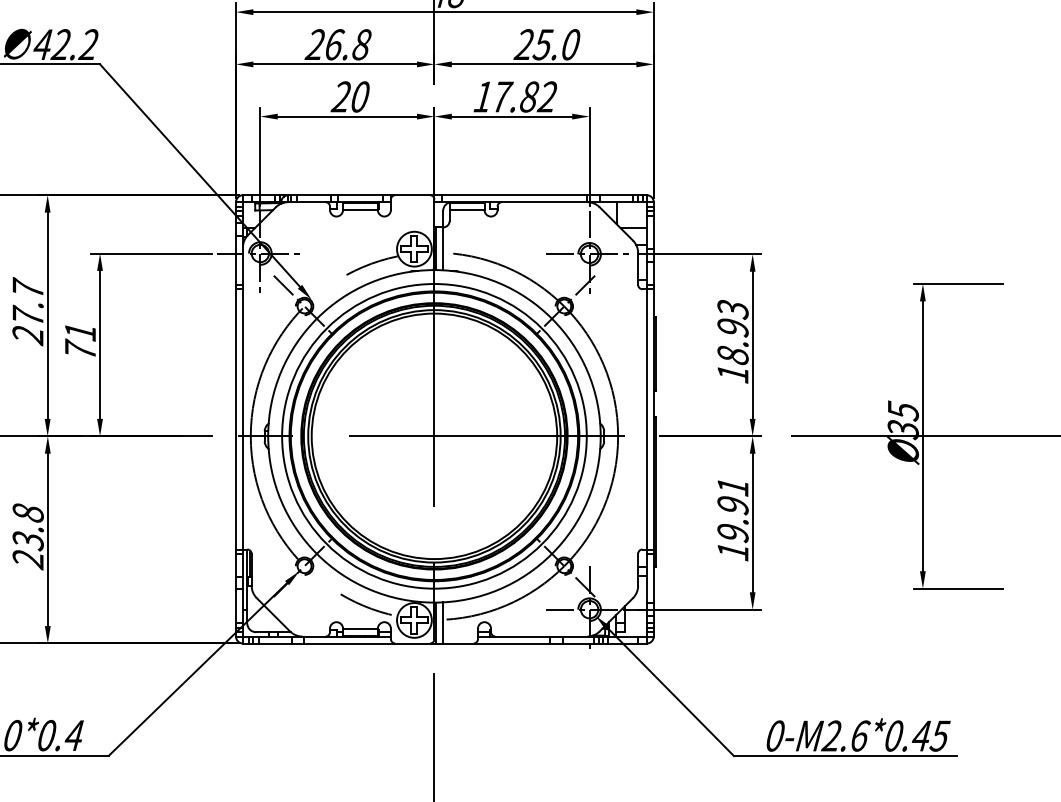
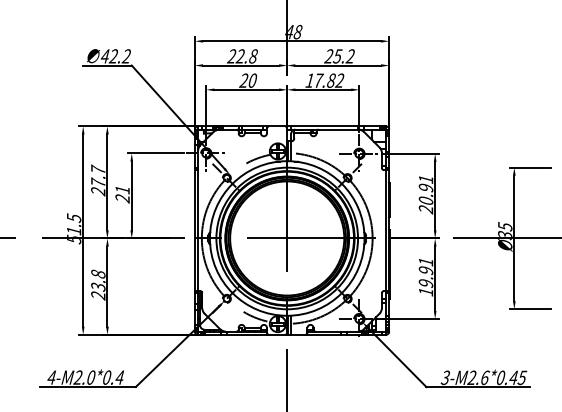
text: (333, 44) -> (240, 56), 26.8 -> 22.8
text: (568, 44) -> (349, 56), 25.0 -> 25.2
text: (731, 341) -> (425, 194), 18.93 -> 20.91
text: (80, 350) -> (122, 198), 71 -> 21
text: (772, 735) -> (444, 377), 0-M2.6*0.45 -> 3-M2.6*0.45

